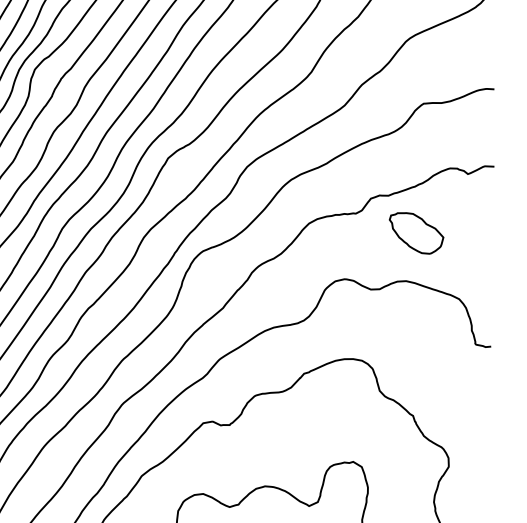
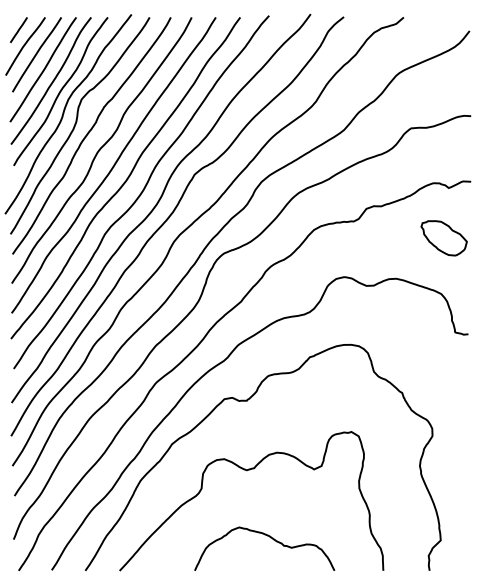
part: (415, 233) -> (443, 238), moved

